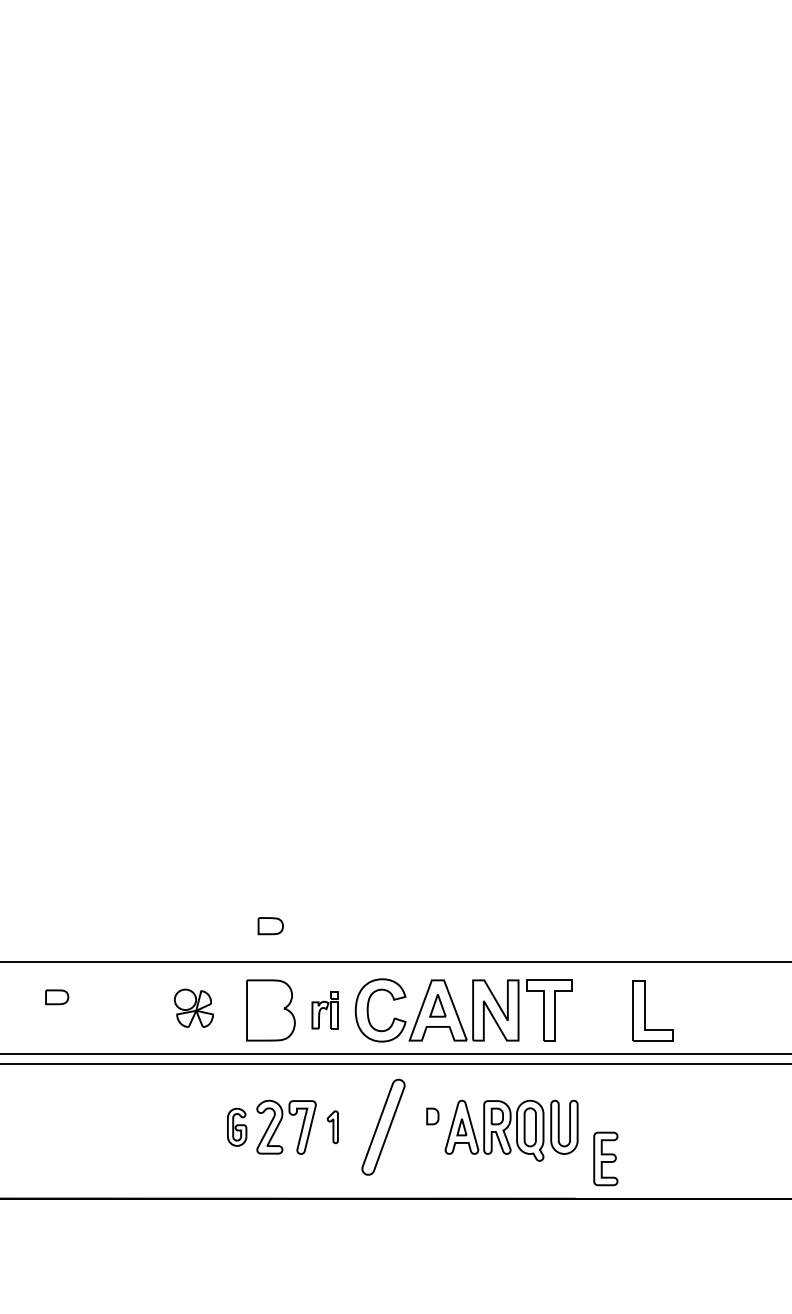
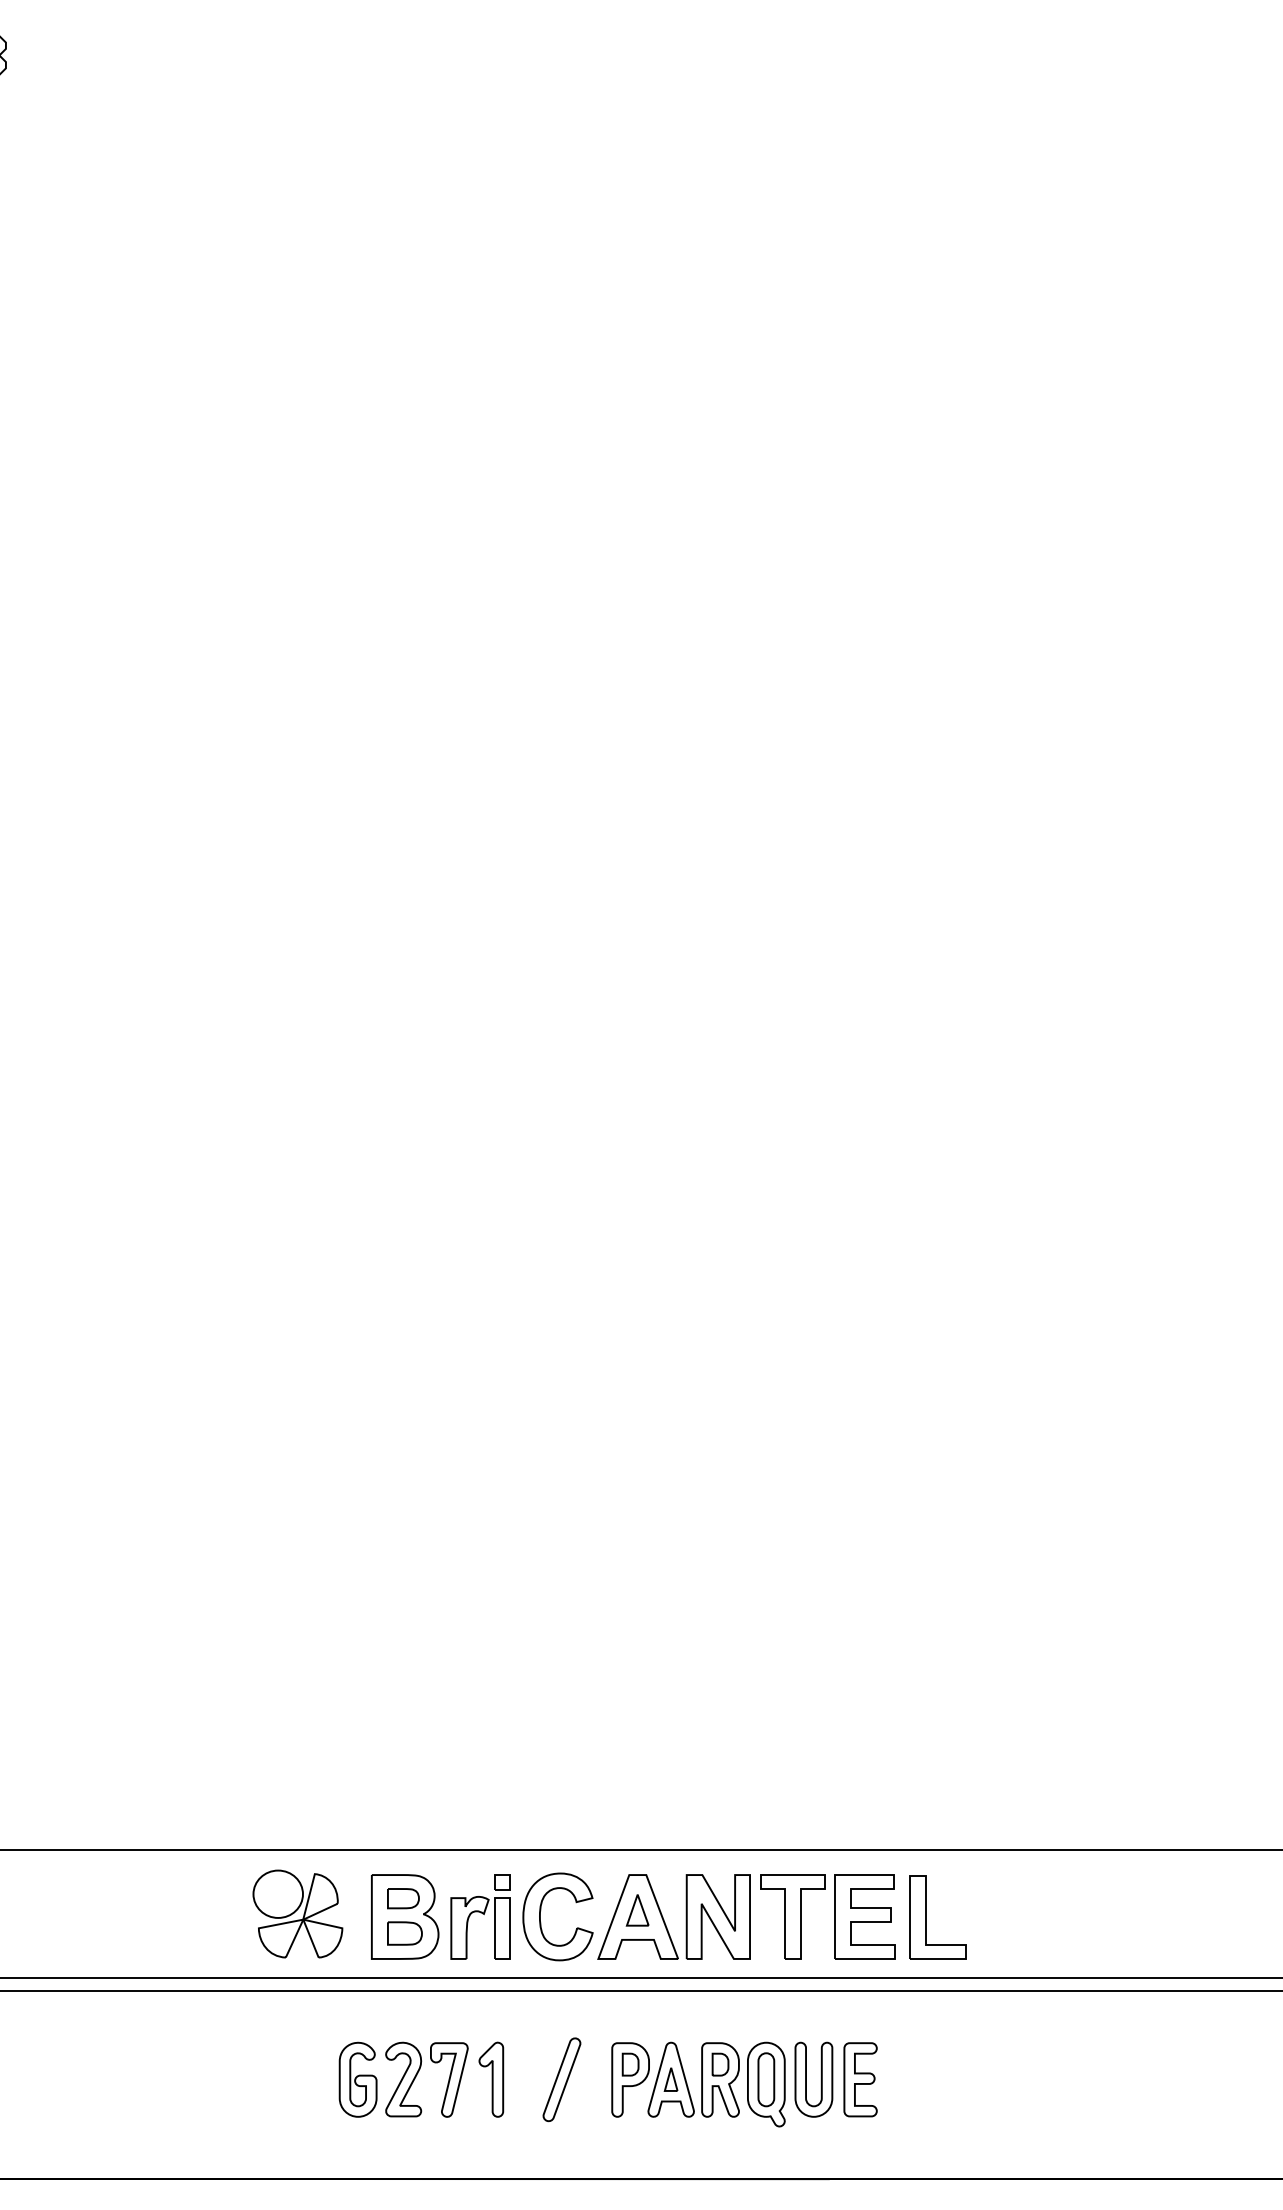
part: (270, 926) -> (404, 1933), moved
part: (57, 997) -> (403, 1898), moved
part: (193, 1007) -> (297, 1913), size x1.67
part: (325, 1010) -> (480, 1916), size x1.67
part: (600, 1010) -> (864, 1916), added
part: (236, 1127) -> (357, 2079), size x1.43
part: (332, 1127) -> (491, 2079), size x1.67
part: (383, 1127) -> (561, 2079), size x0.62
part: (432, 1127) -> (630, 2079), added
part: (605, 1158) -> (860, 2079), moved

